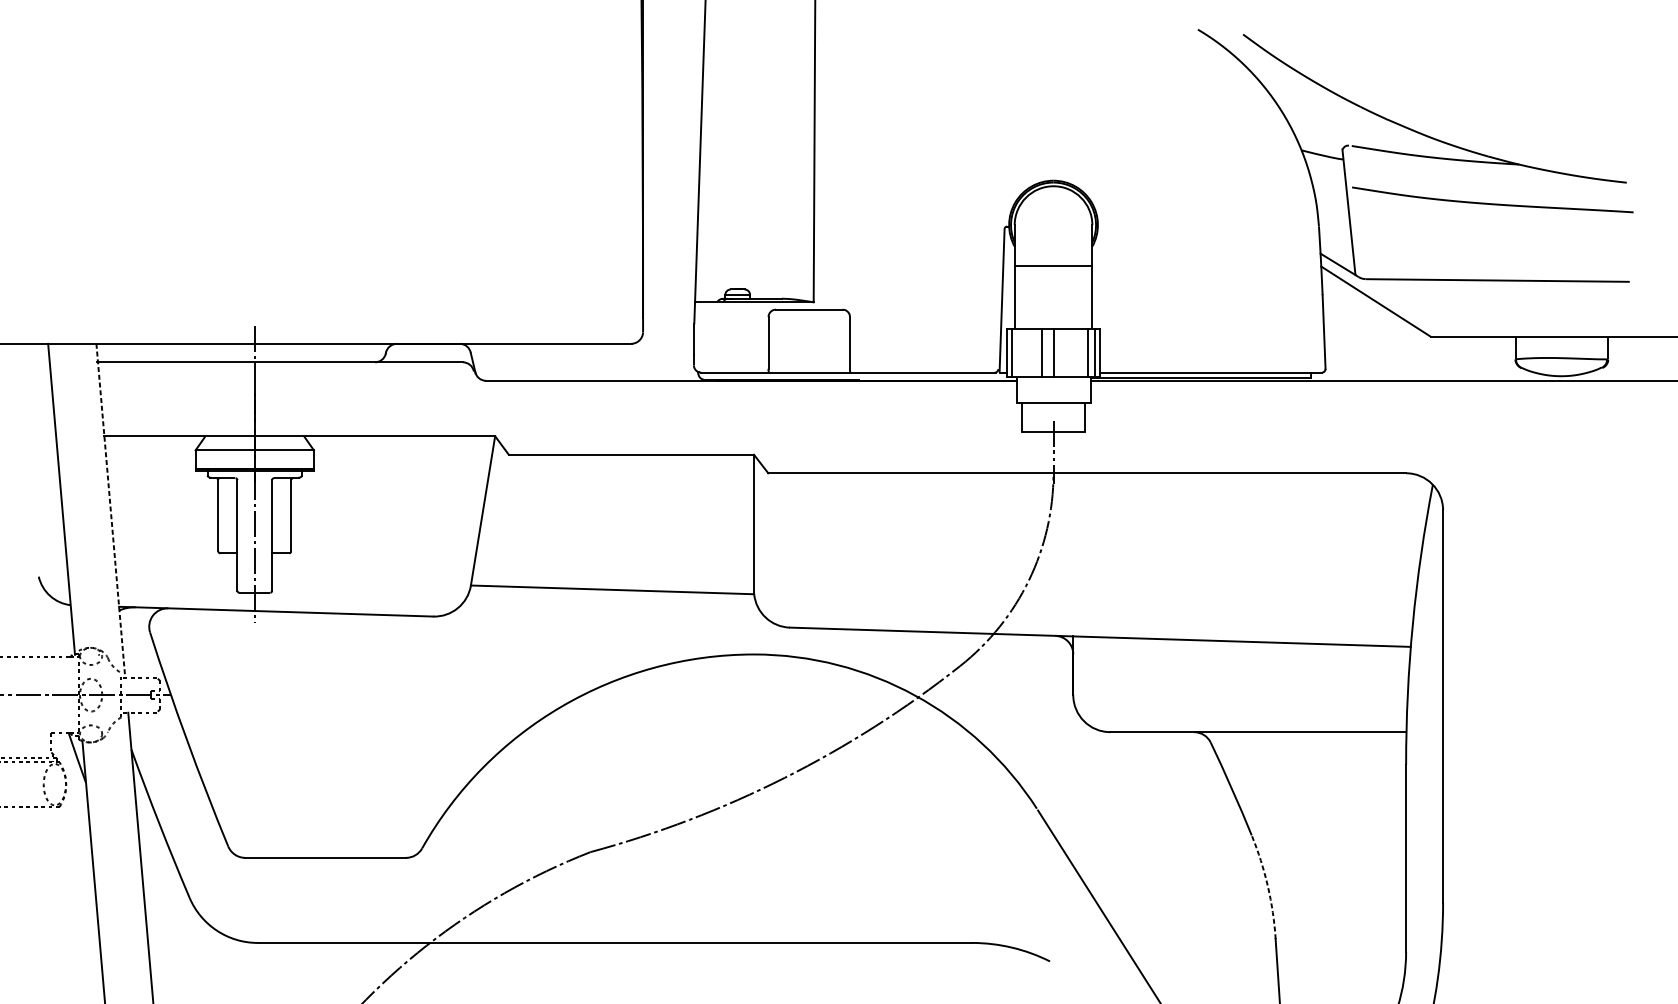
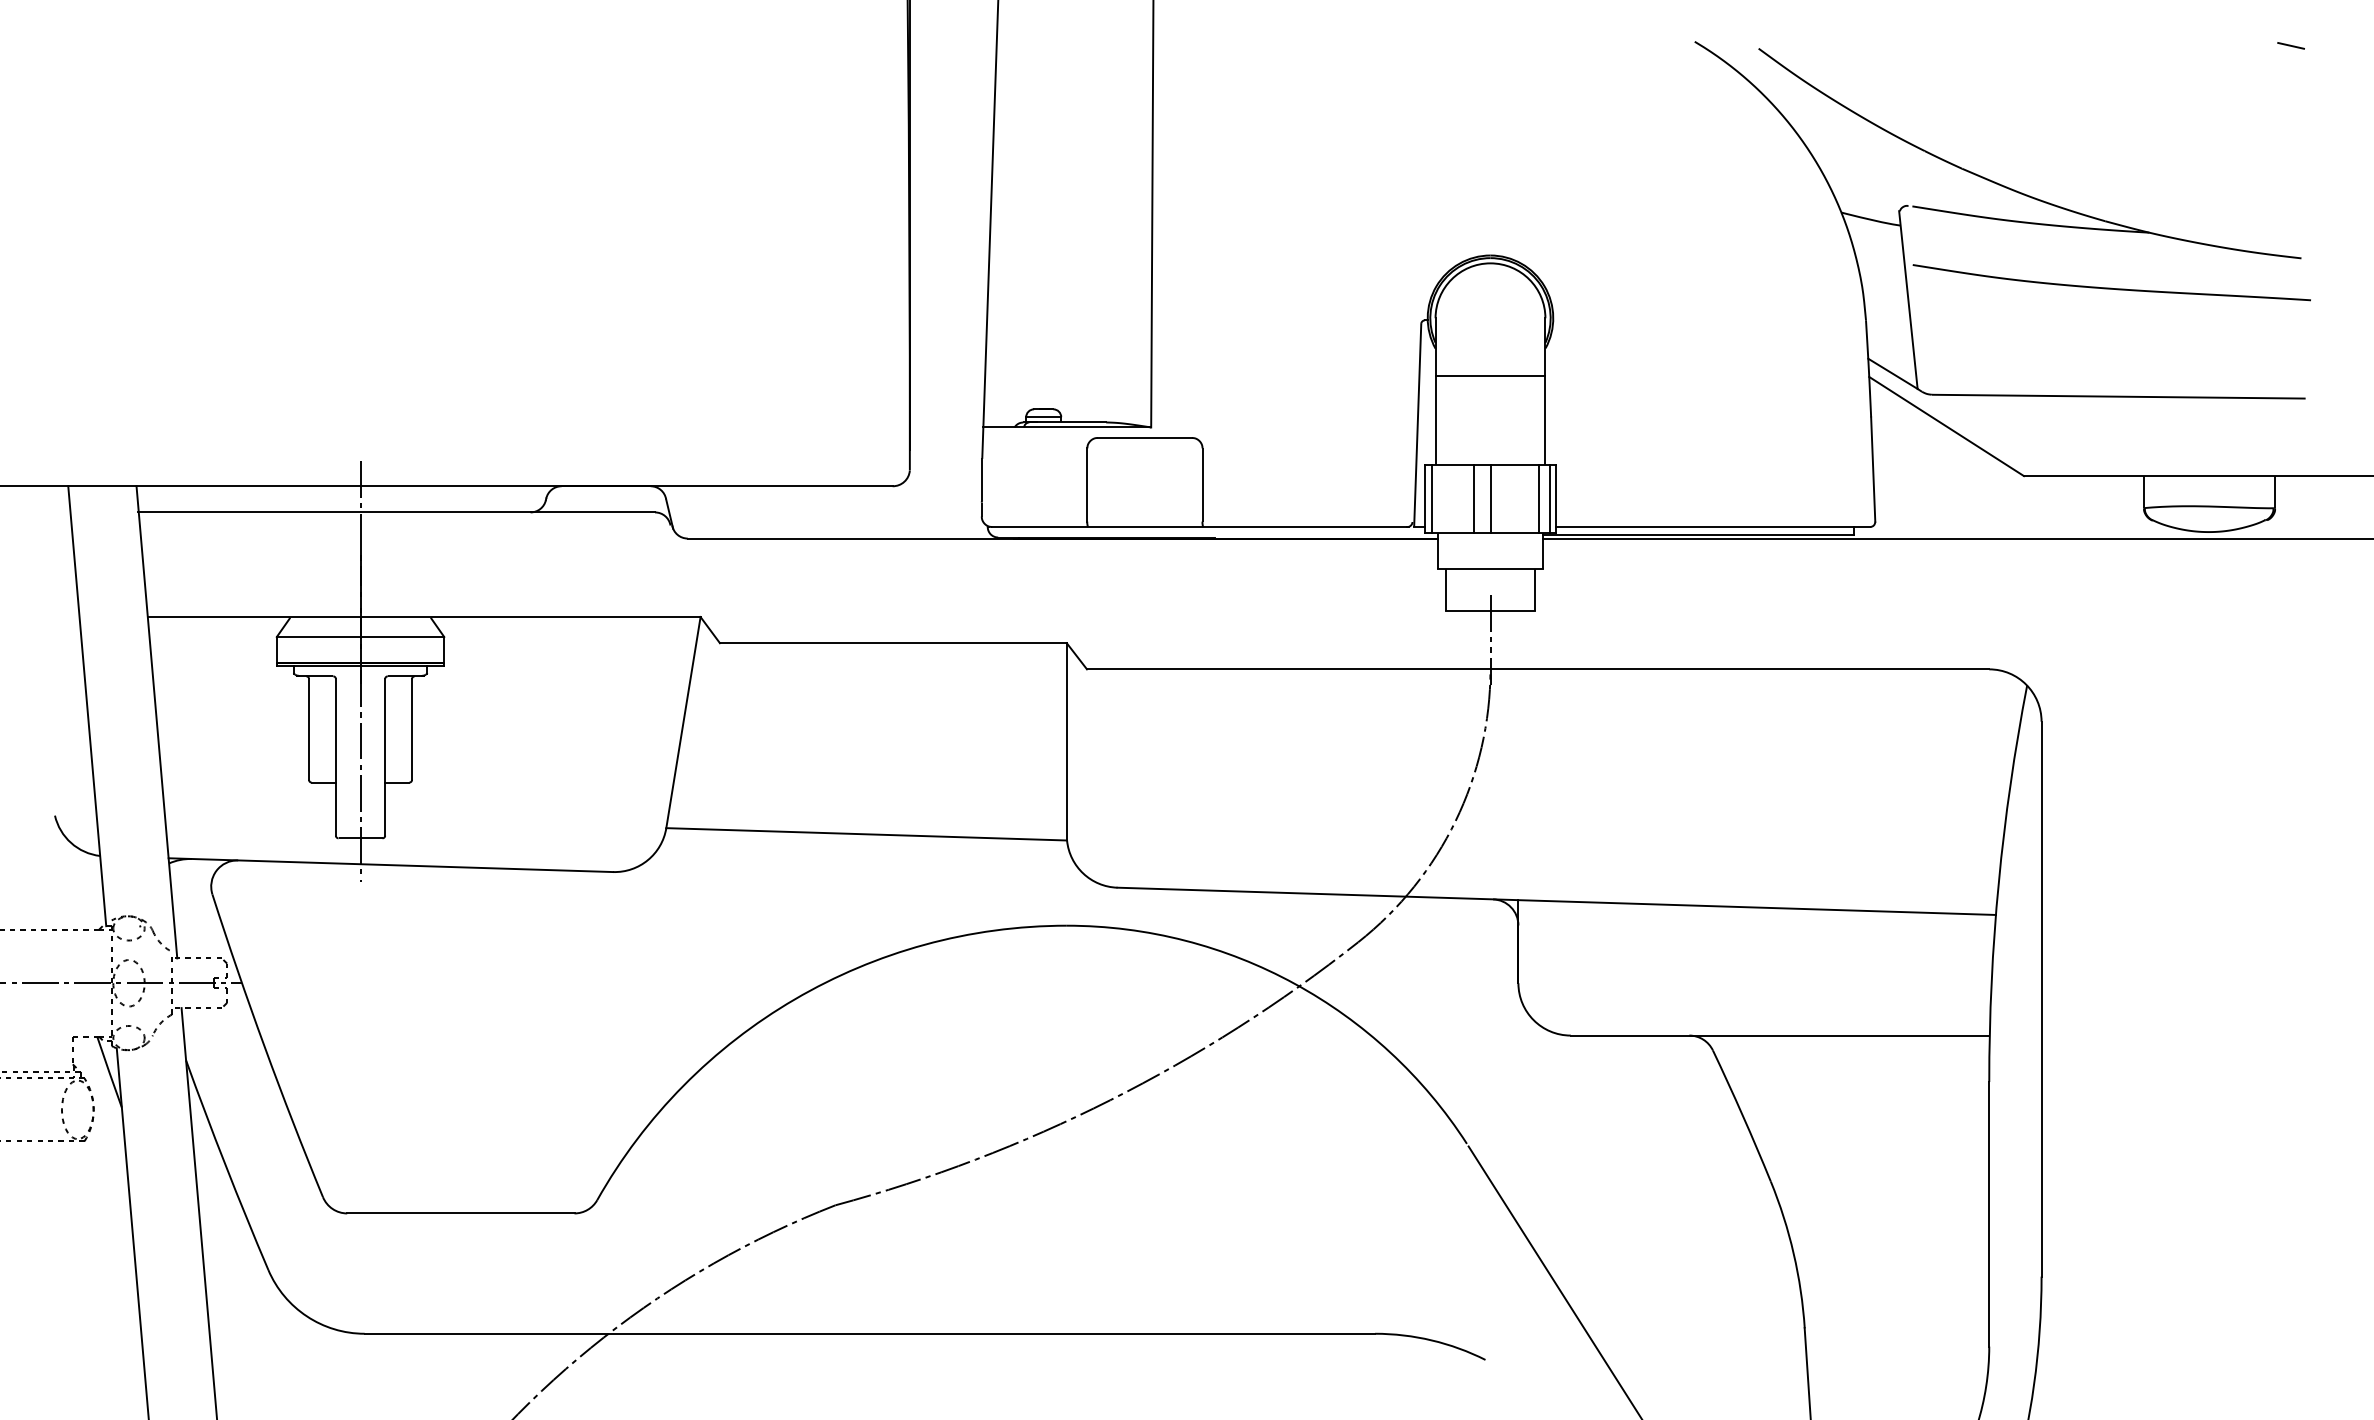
line: (1619, 32) -> (2290, 45), added
line: (110, 510) -> (156, 722), dashed -> solid
arc: (1267, 886) -> (1793, 1253), dashed -> solid

